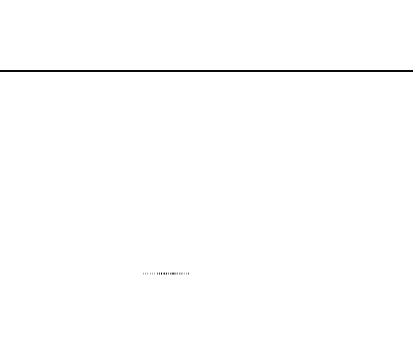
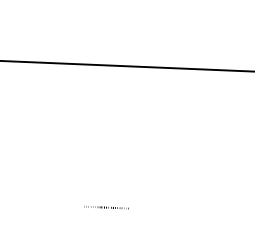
part: (165, 273) -> (106, 207), size x1.4

